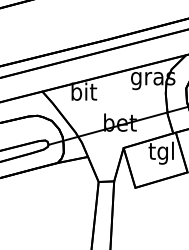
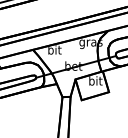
text: (161, 153) -> (95, 82), tgl -> bit

